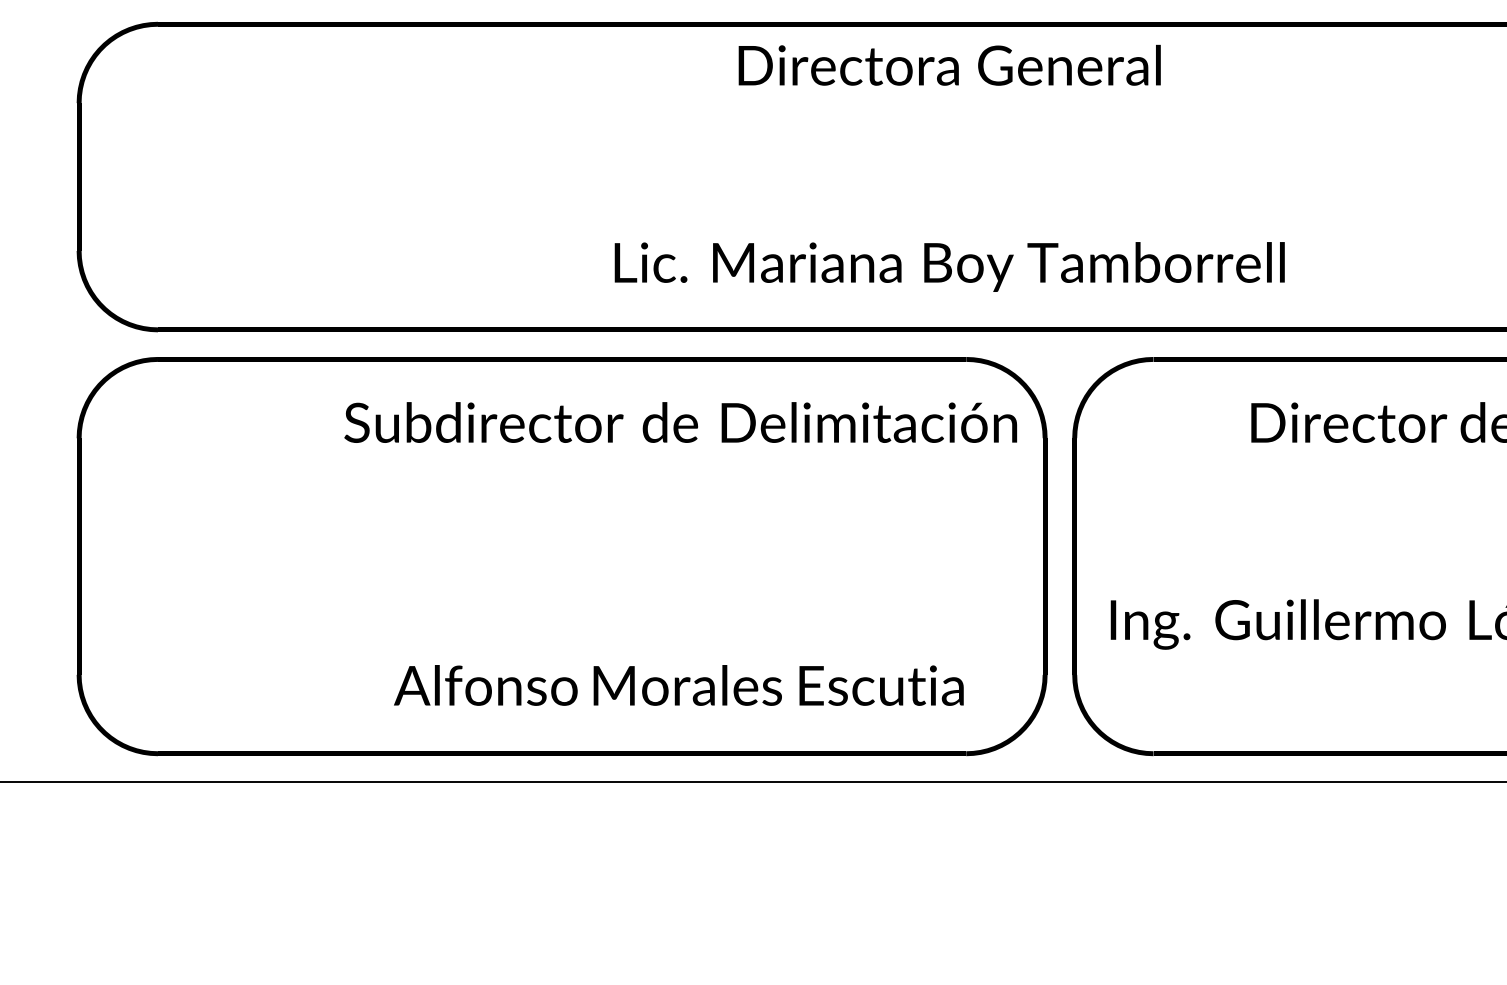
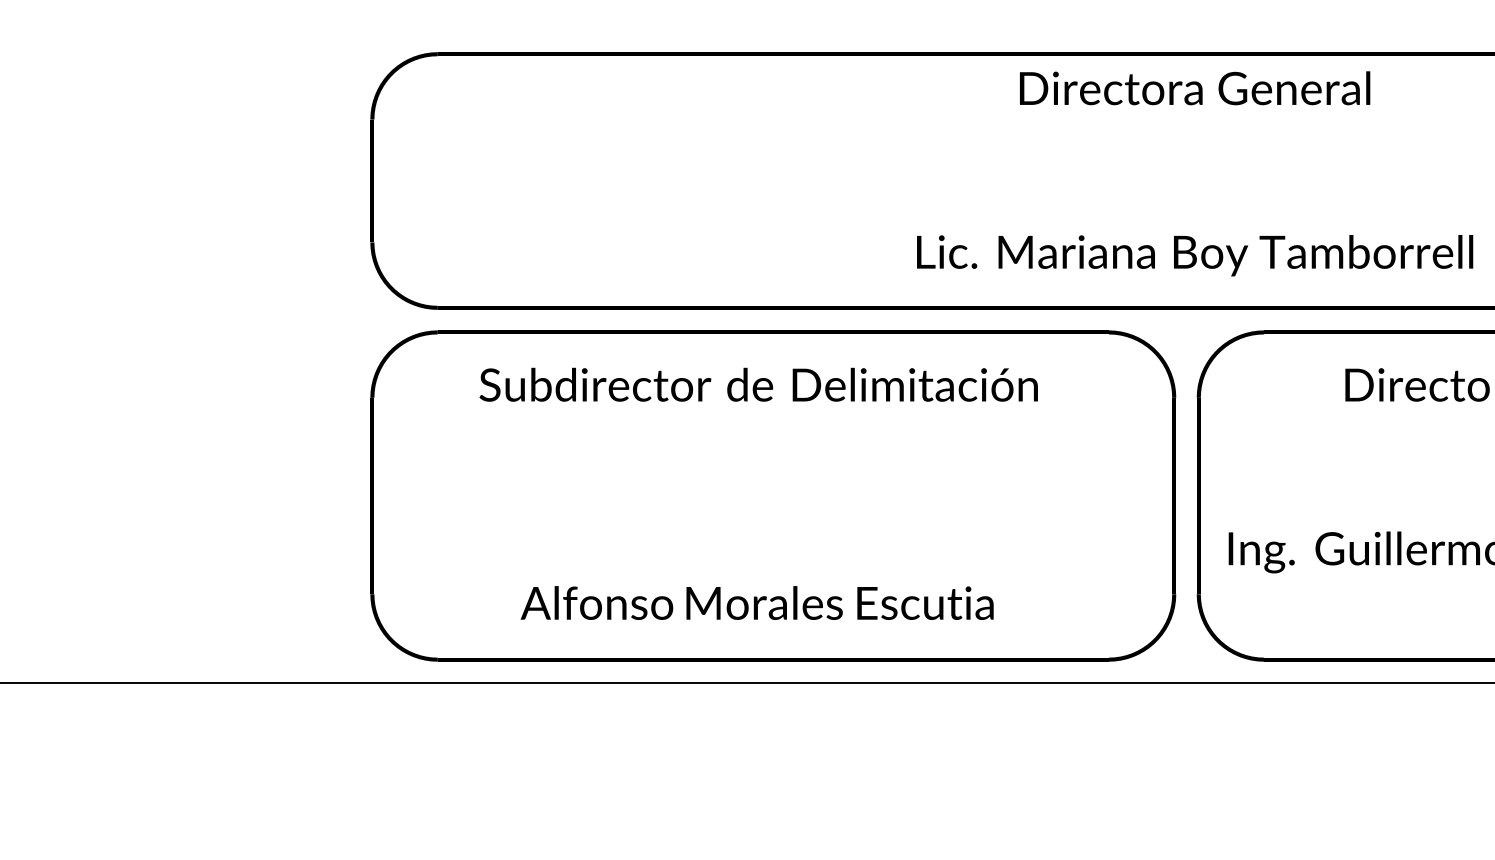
text: (950, 167) -> (1195, 173), moved
text: (680, 553) -> (758, 493), moved

